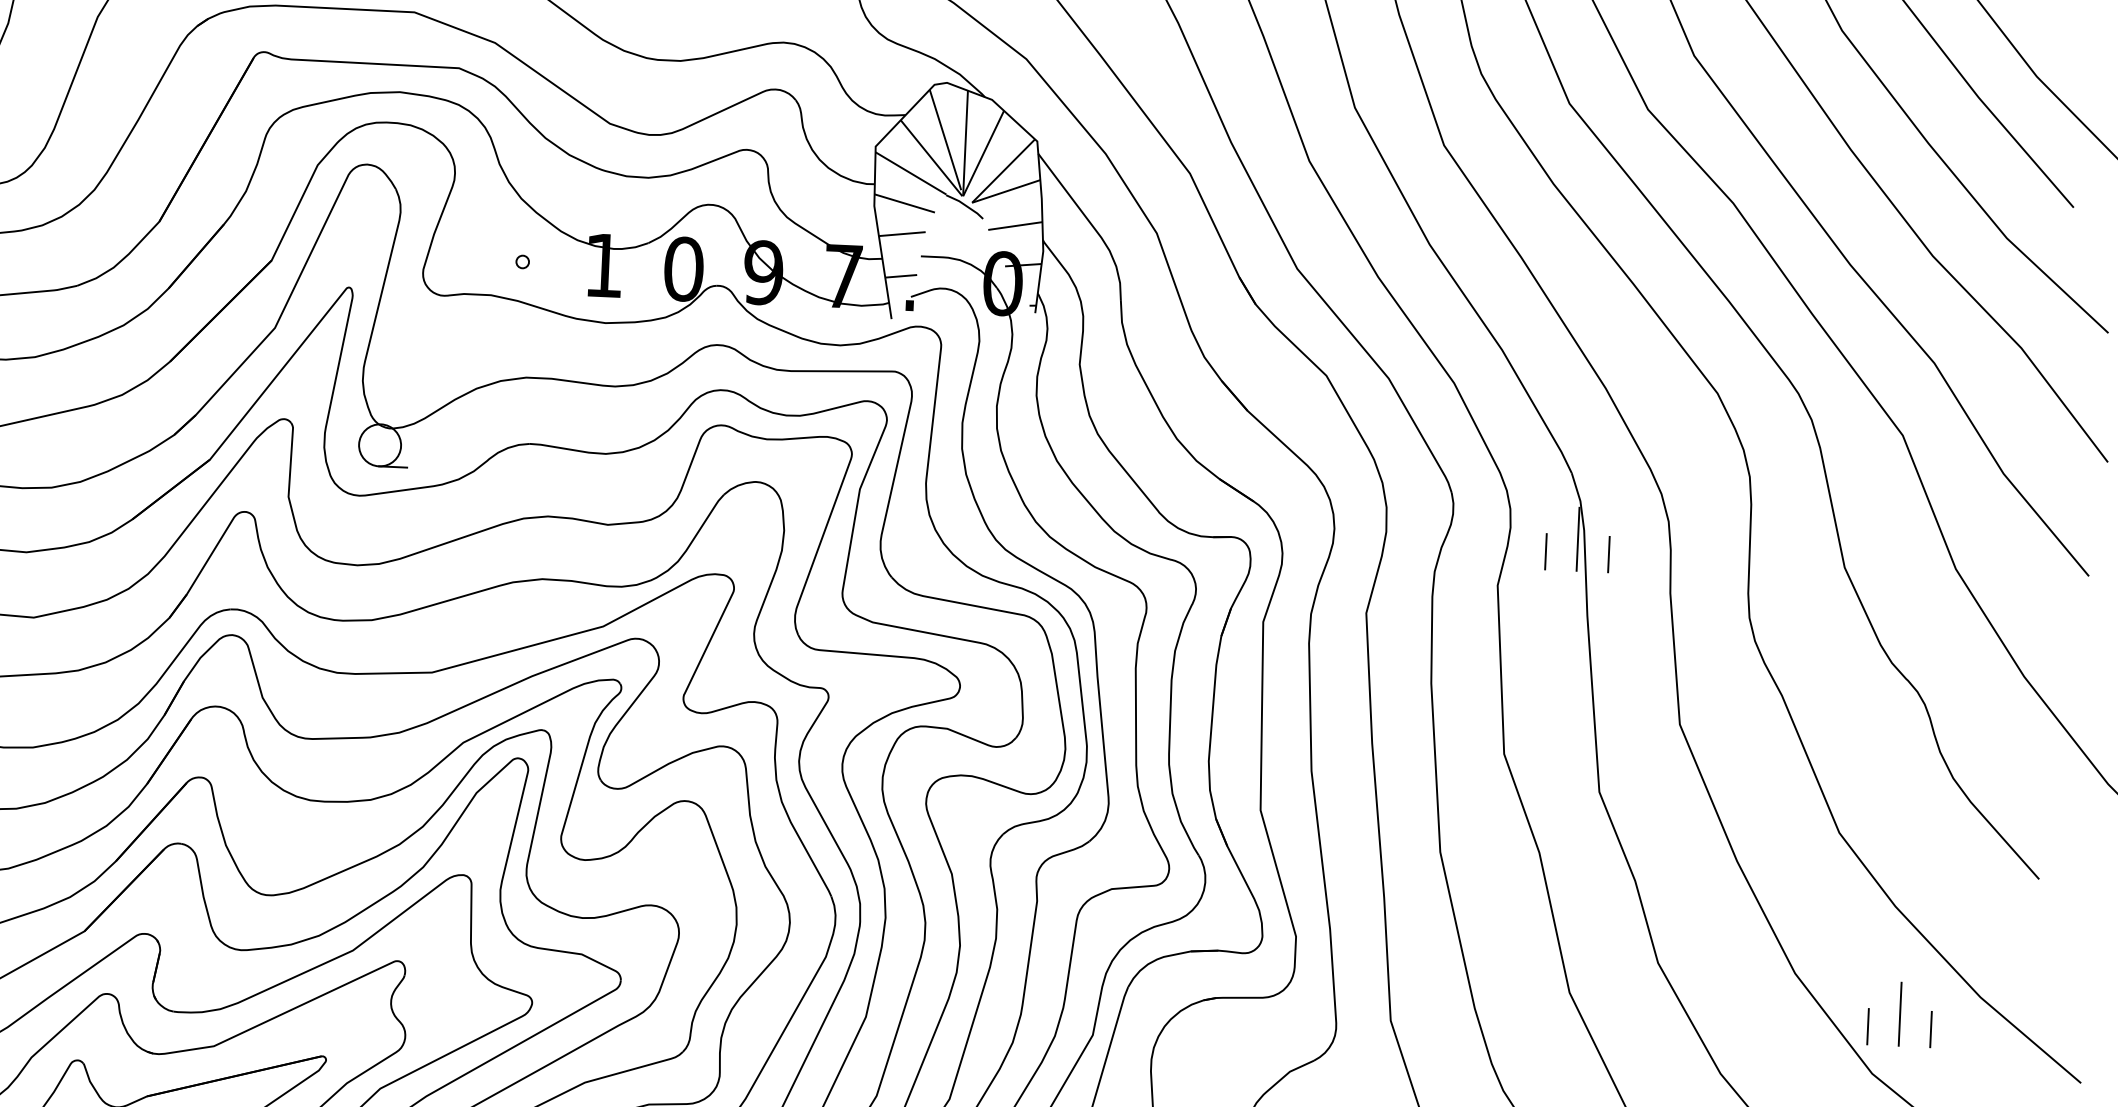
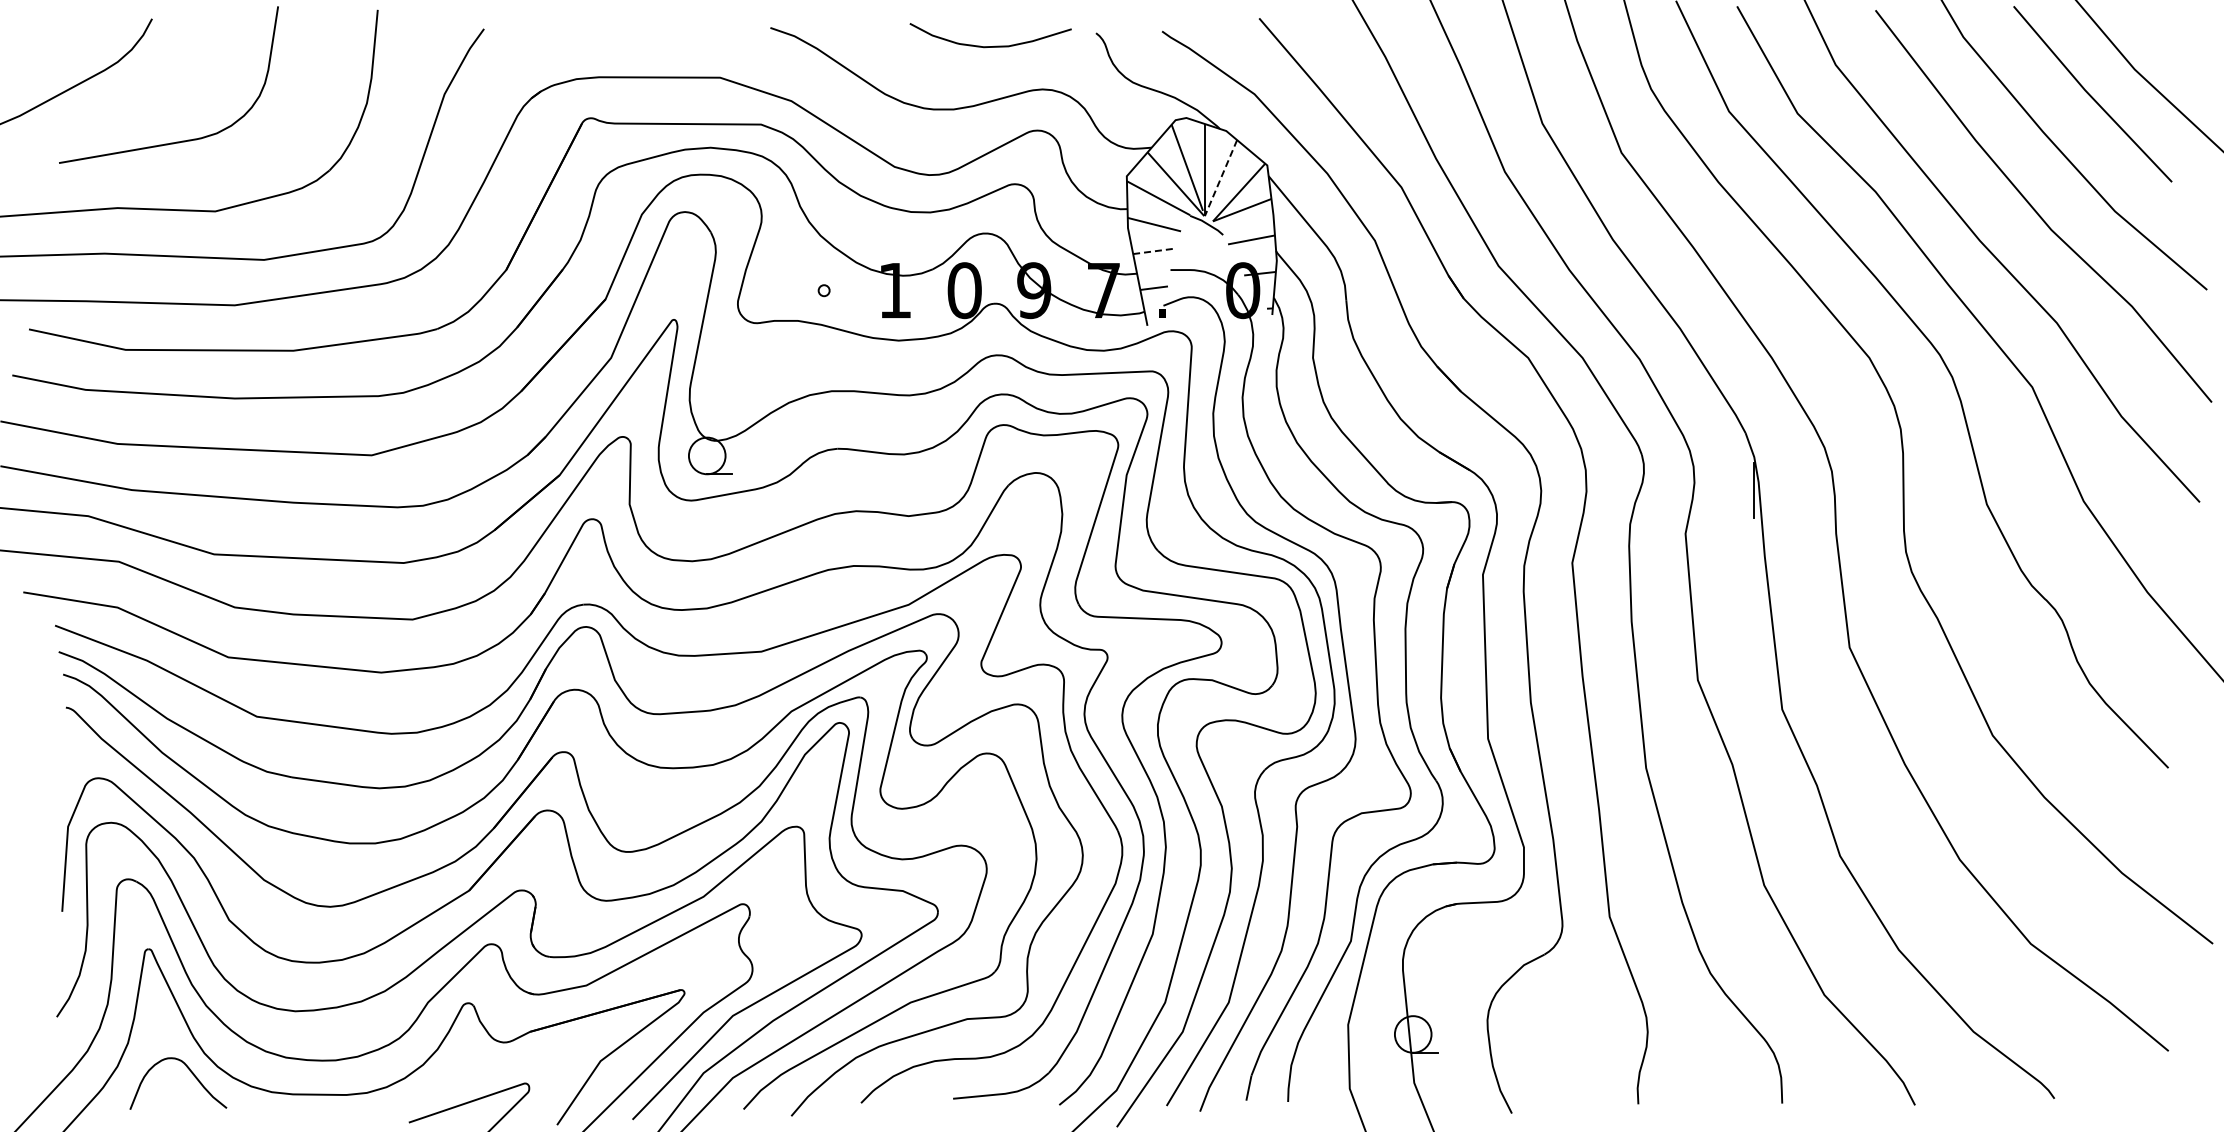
line: (982, 153) -> (1220, 178), solid -> dashed
line: (902, 234) -> (1153, 251), solid -> dashed
line: (1546, 551) -> (1726, 502), removed
line: (1609, 554) -> (1781, 502), removed
line: (1899, 1013) -> (2052, 890), removed
line: (1868, 1025) -> (2025, 902), removed
line: (1931, 1028) -> (2080, 902), removed

